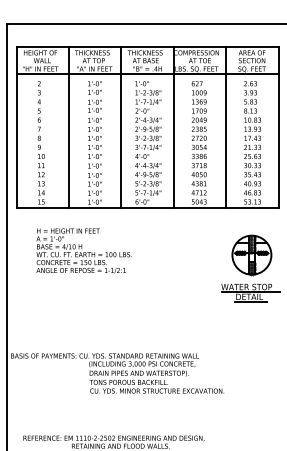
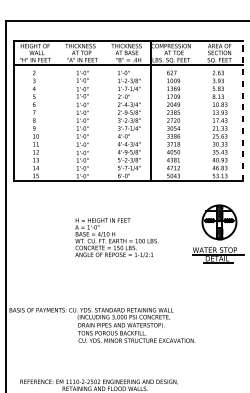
line: (69, 126) -> (60, 110), removed
line: (121, 126) -> (105, 110), removed
line: (226, 126) -> (197, 110), removed
line: (278, 126) -> (242, 110), solid -> dashed
text: (83, 250) -> (116, 237), moved

